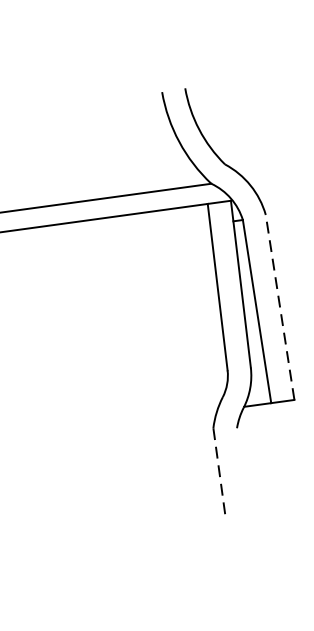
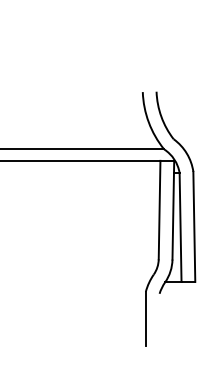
line: (280, 306) -> (194, 226), dashed -> solid
line: (219, 474) -> (145, 319), dashed -> solid

